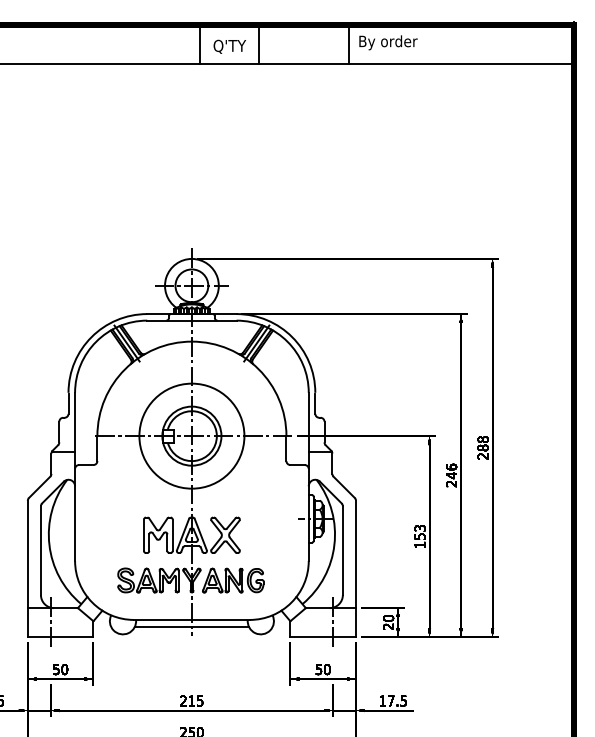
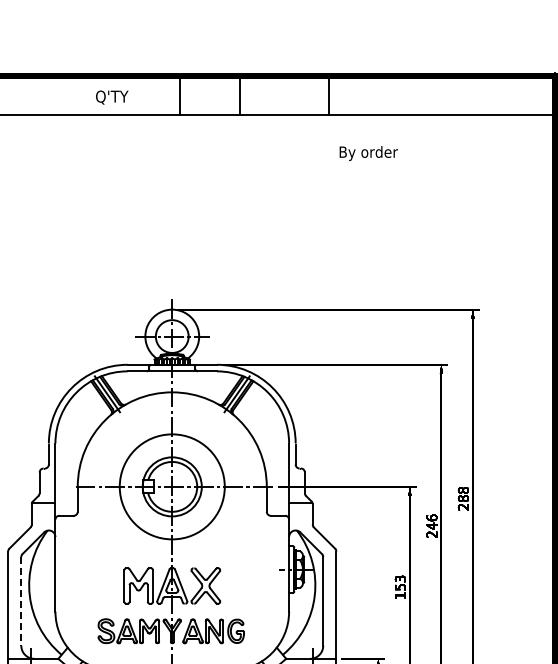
text: (388, 42) -> (368, 153), moved
text: (229, 46) -> (111, 97), moved
line: (40, 551) -> (20, 602), solid -> dashed

